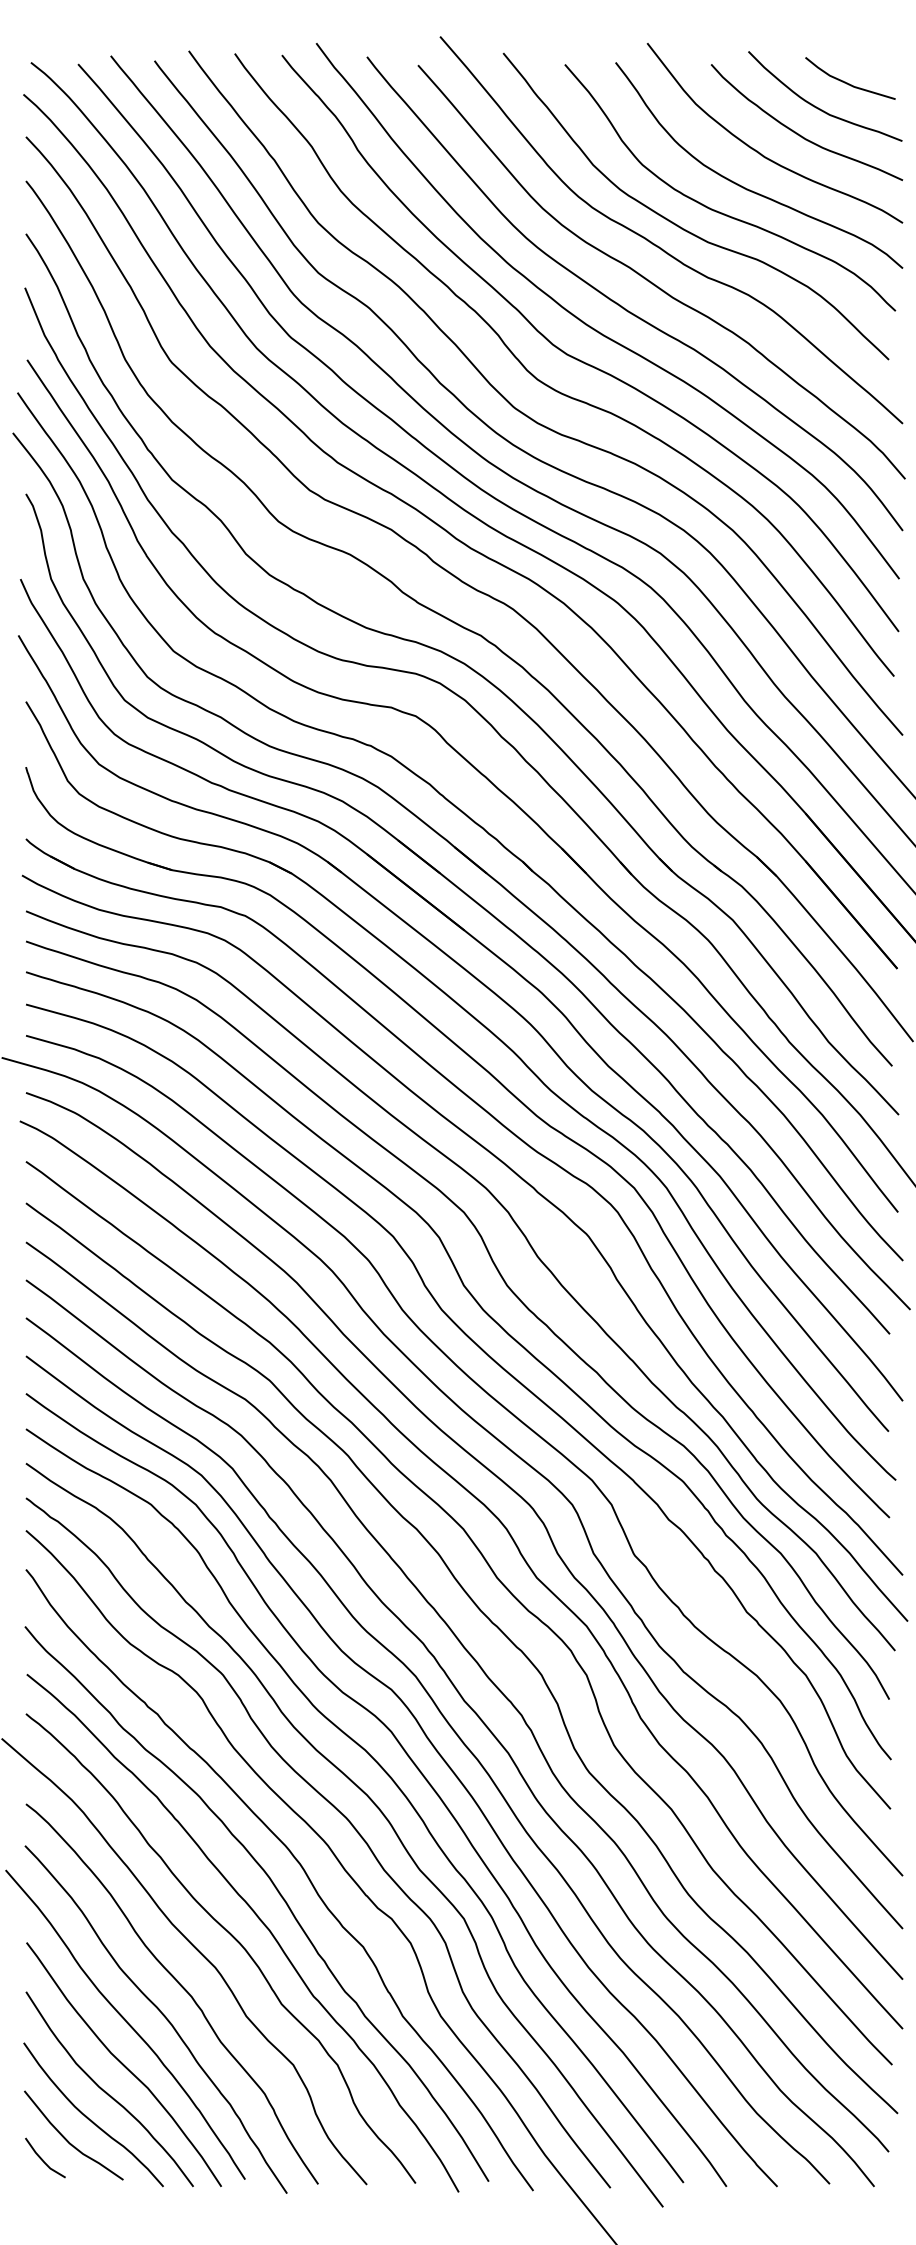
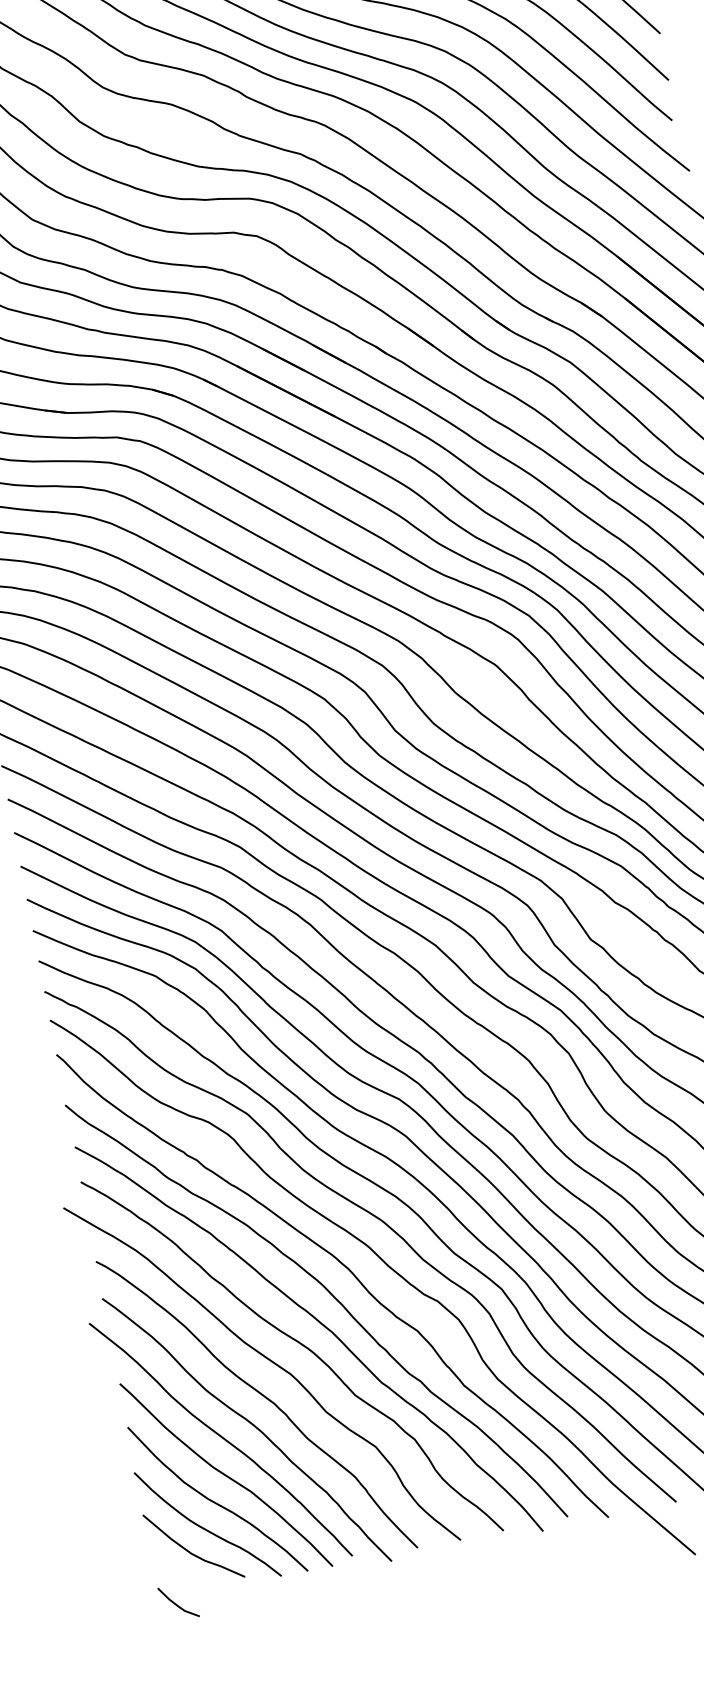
line: (43, 2159) -> (177, 1604), moved

